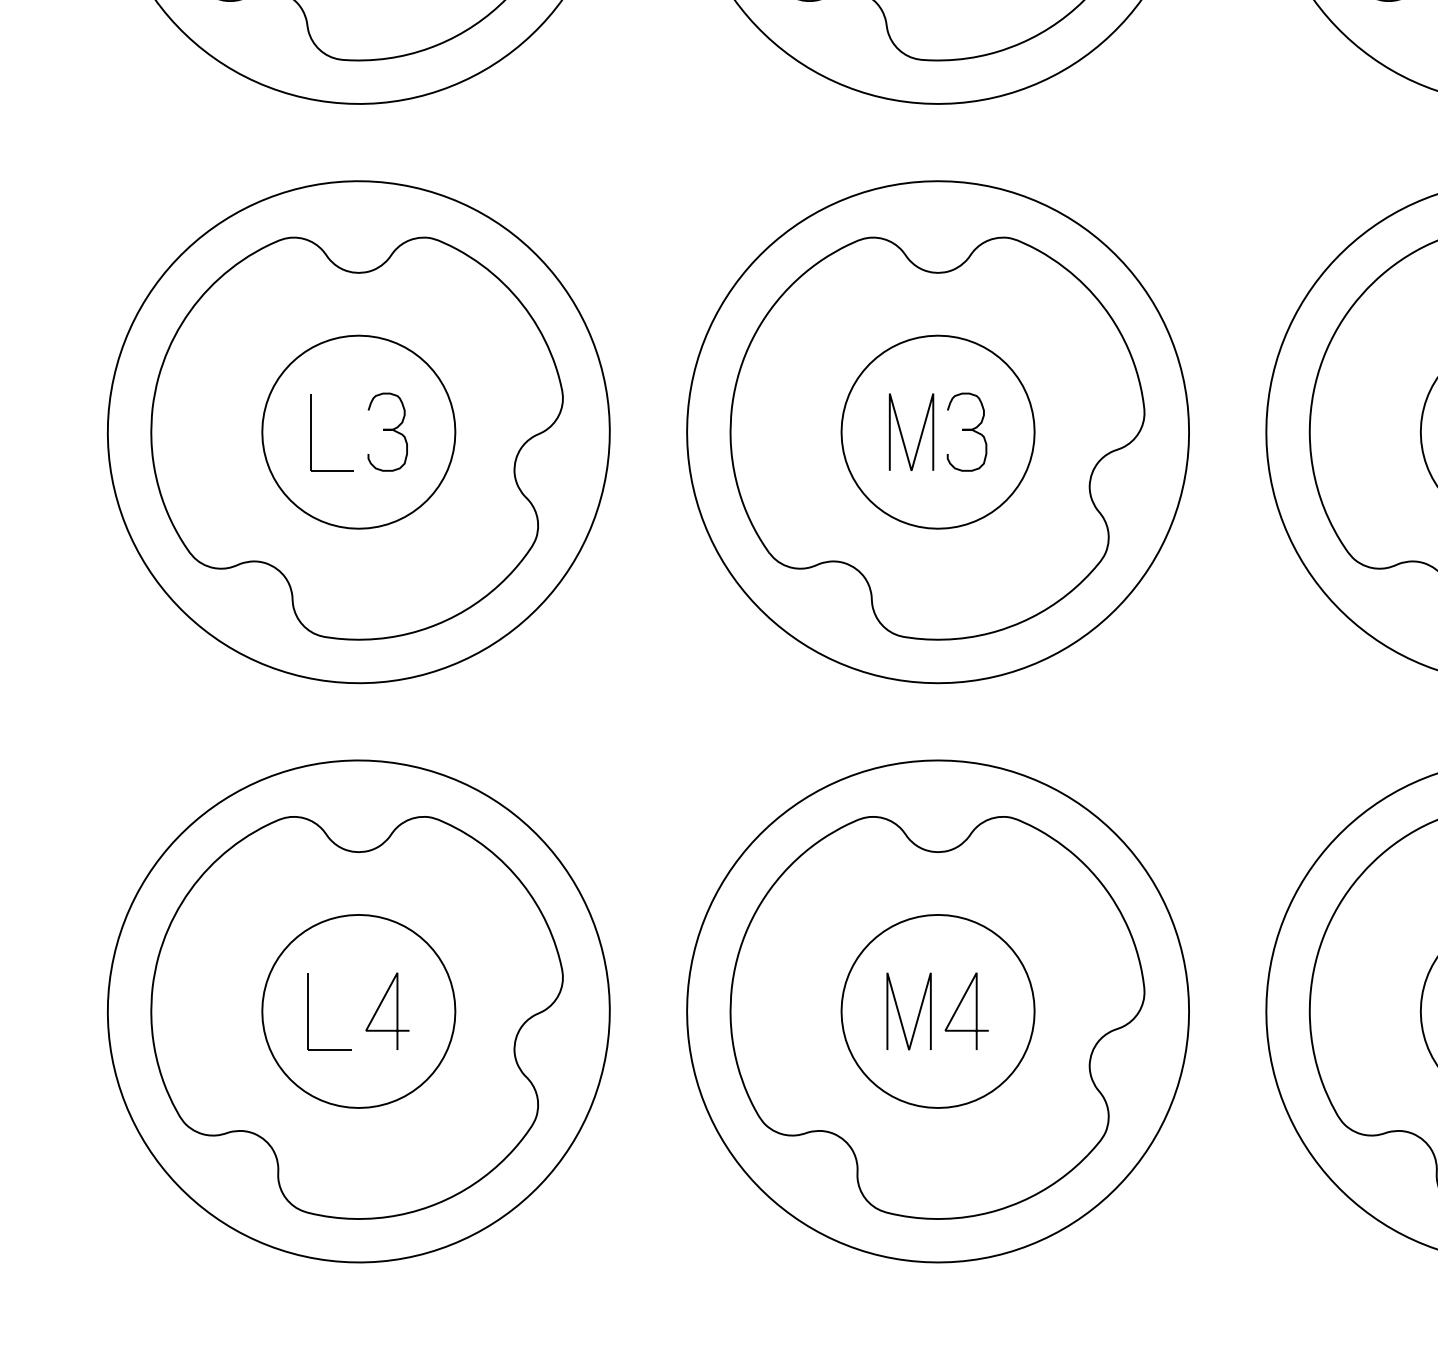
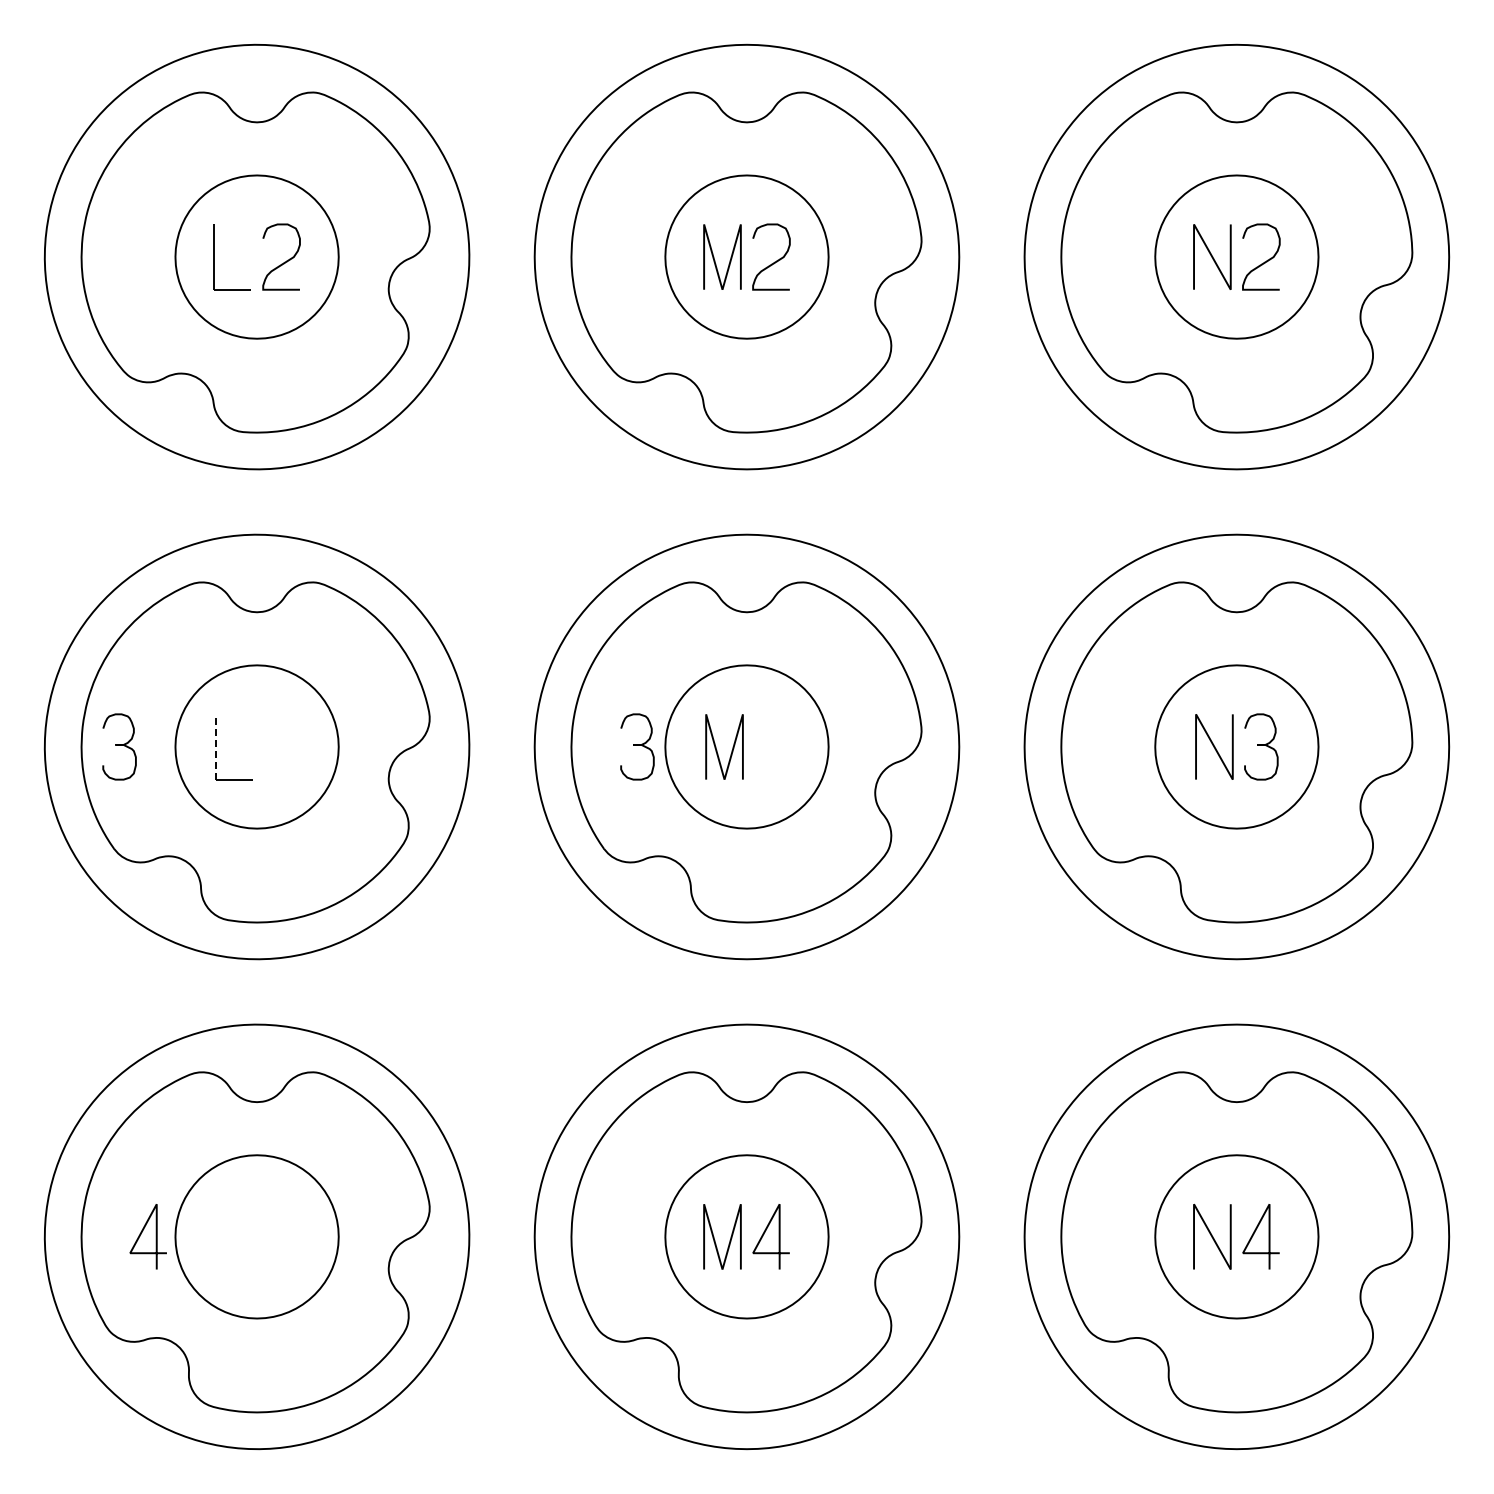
curve: (387, 430) -> (119, 745), moved
curve: (967, 430) -> (637, 745), moved
line: (310, 432) -> (216, 747), solid -> dashed
line: (379, 1008) -> (141, 1234), moved
part: (308, 1012) -> (214, 1237), removed

